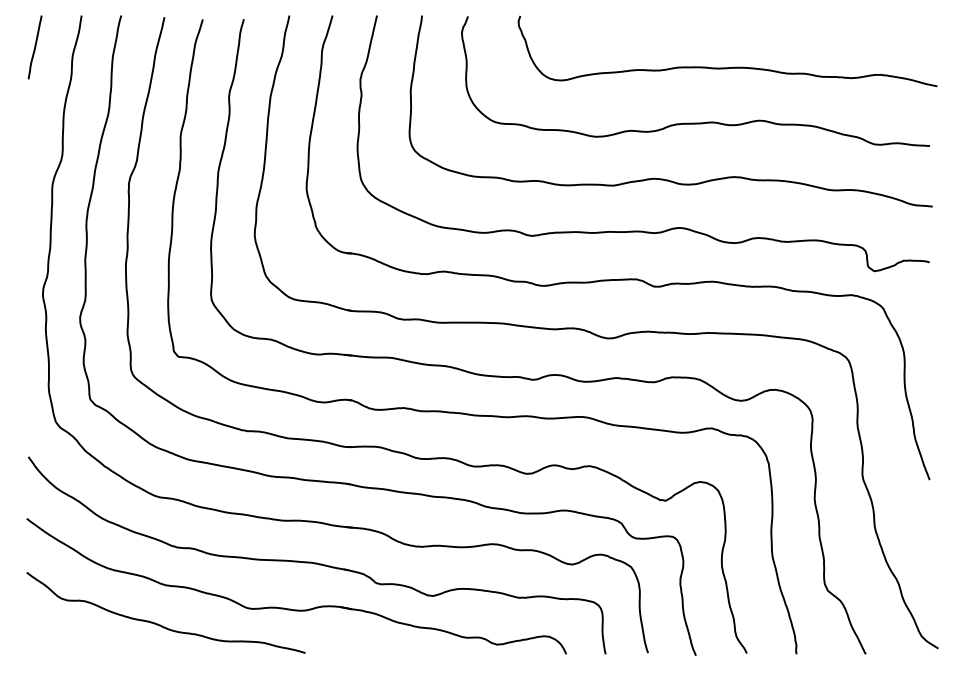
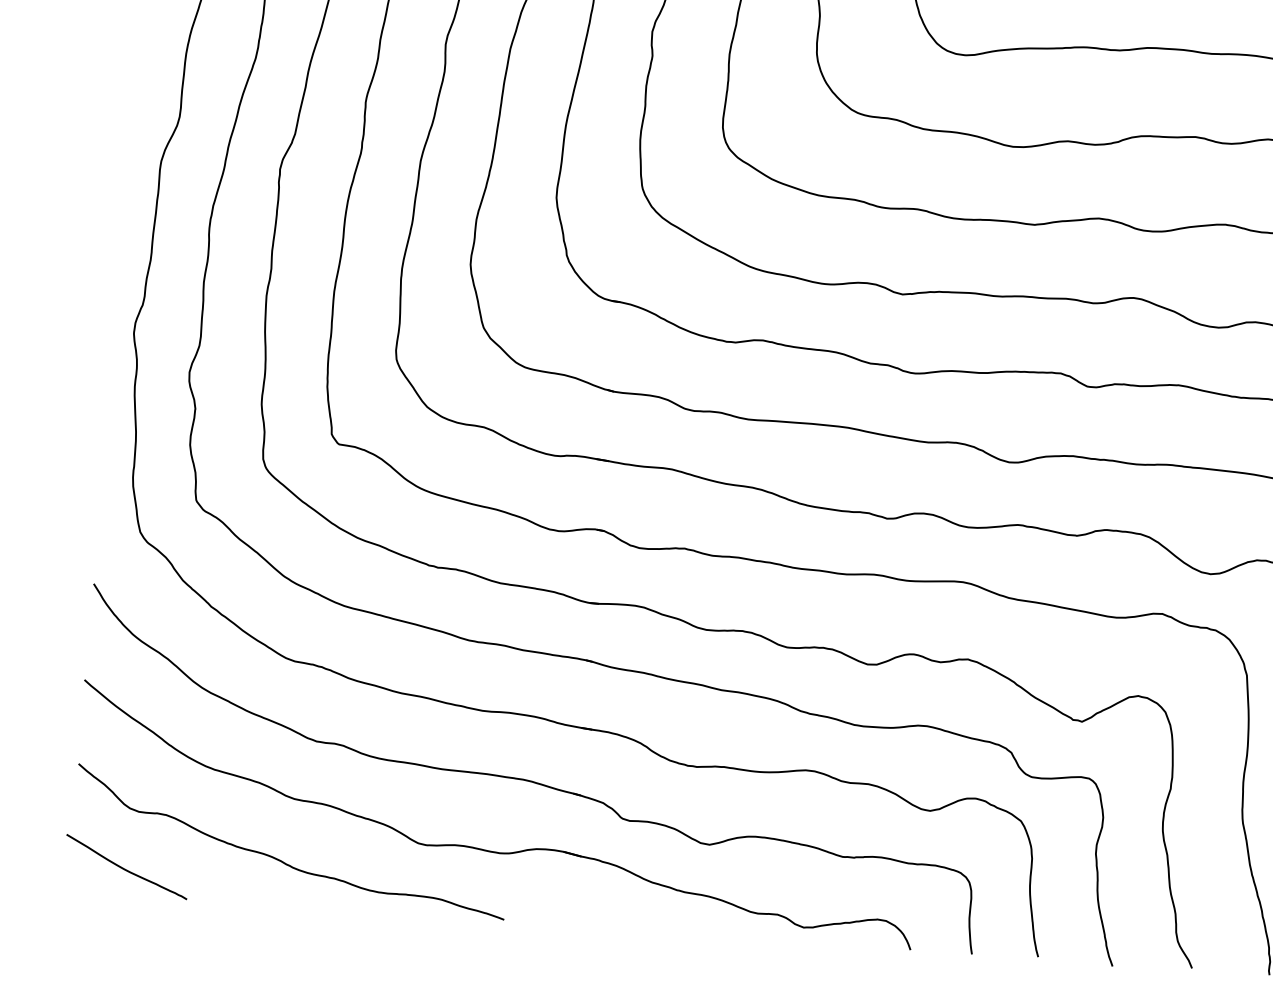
curve: (62, 637) -> (127, 869), added

